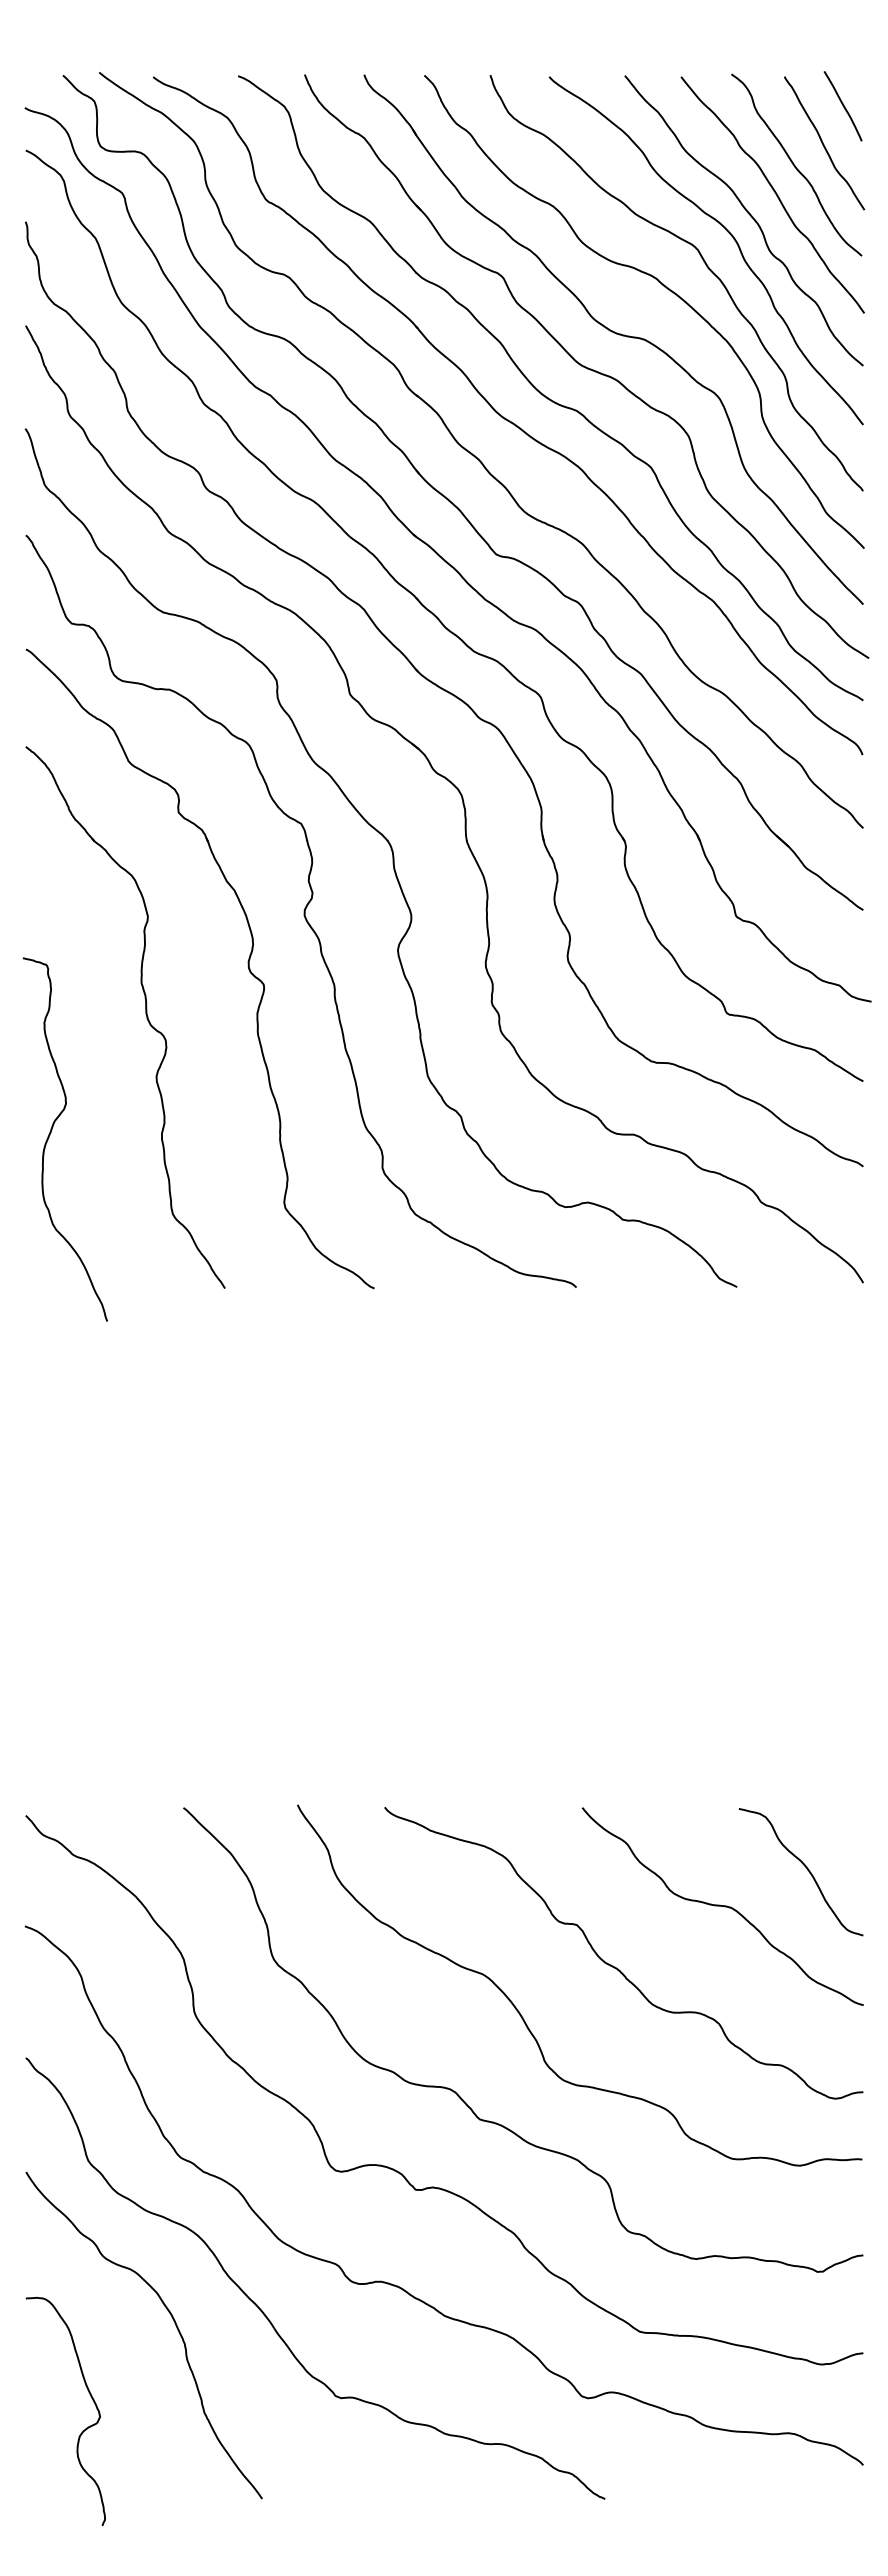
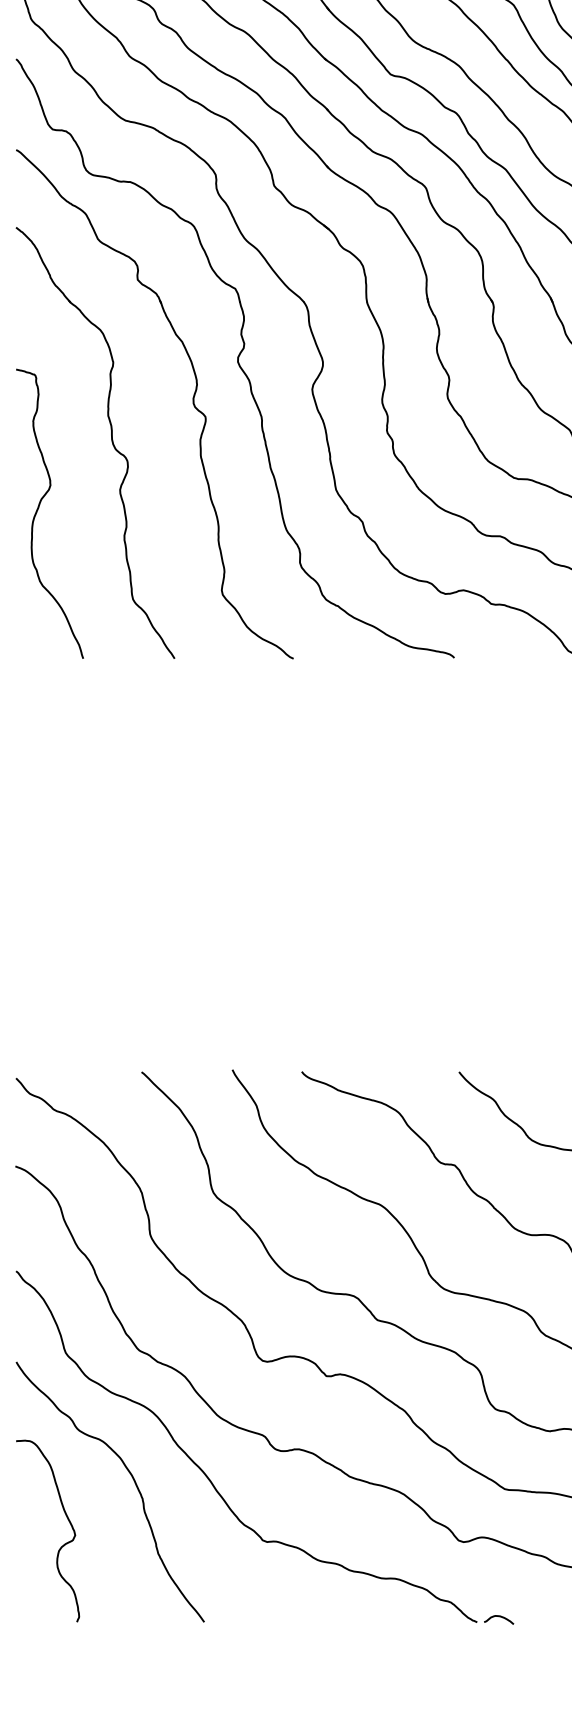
curve: (51, 1133) -> (38, 509), moved
curve: (82, 2430) -> (61, 1546), moved
curve: (632, 2492) -> (499, 1617), added

